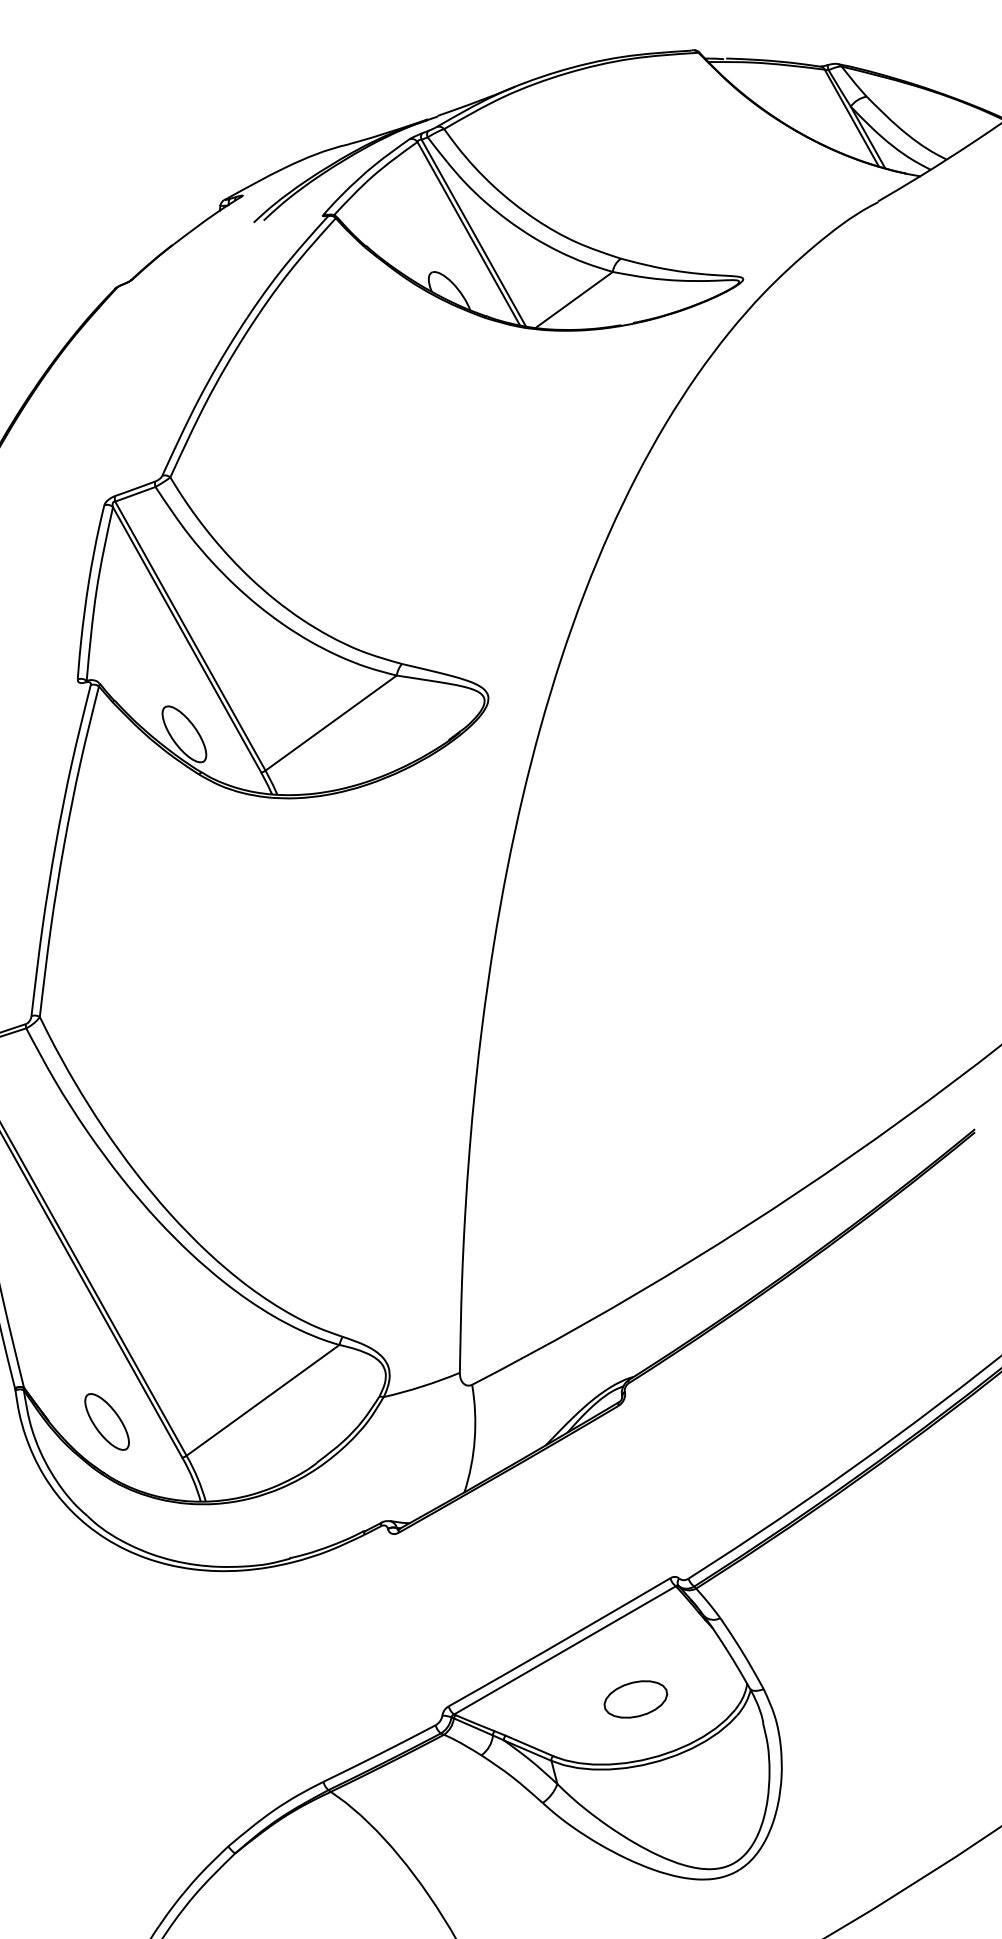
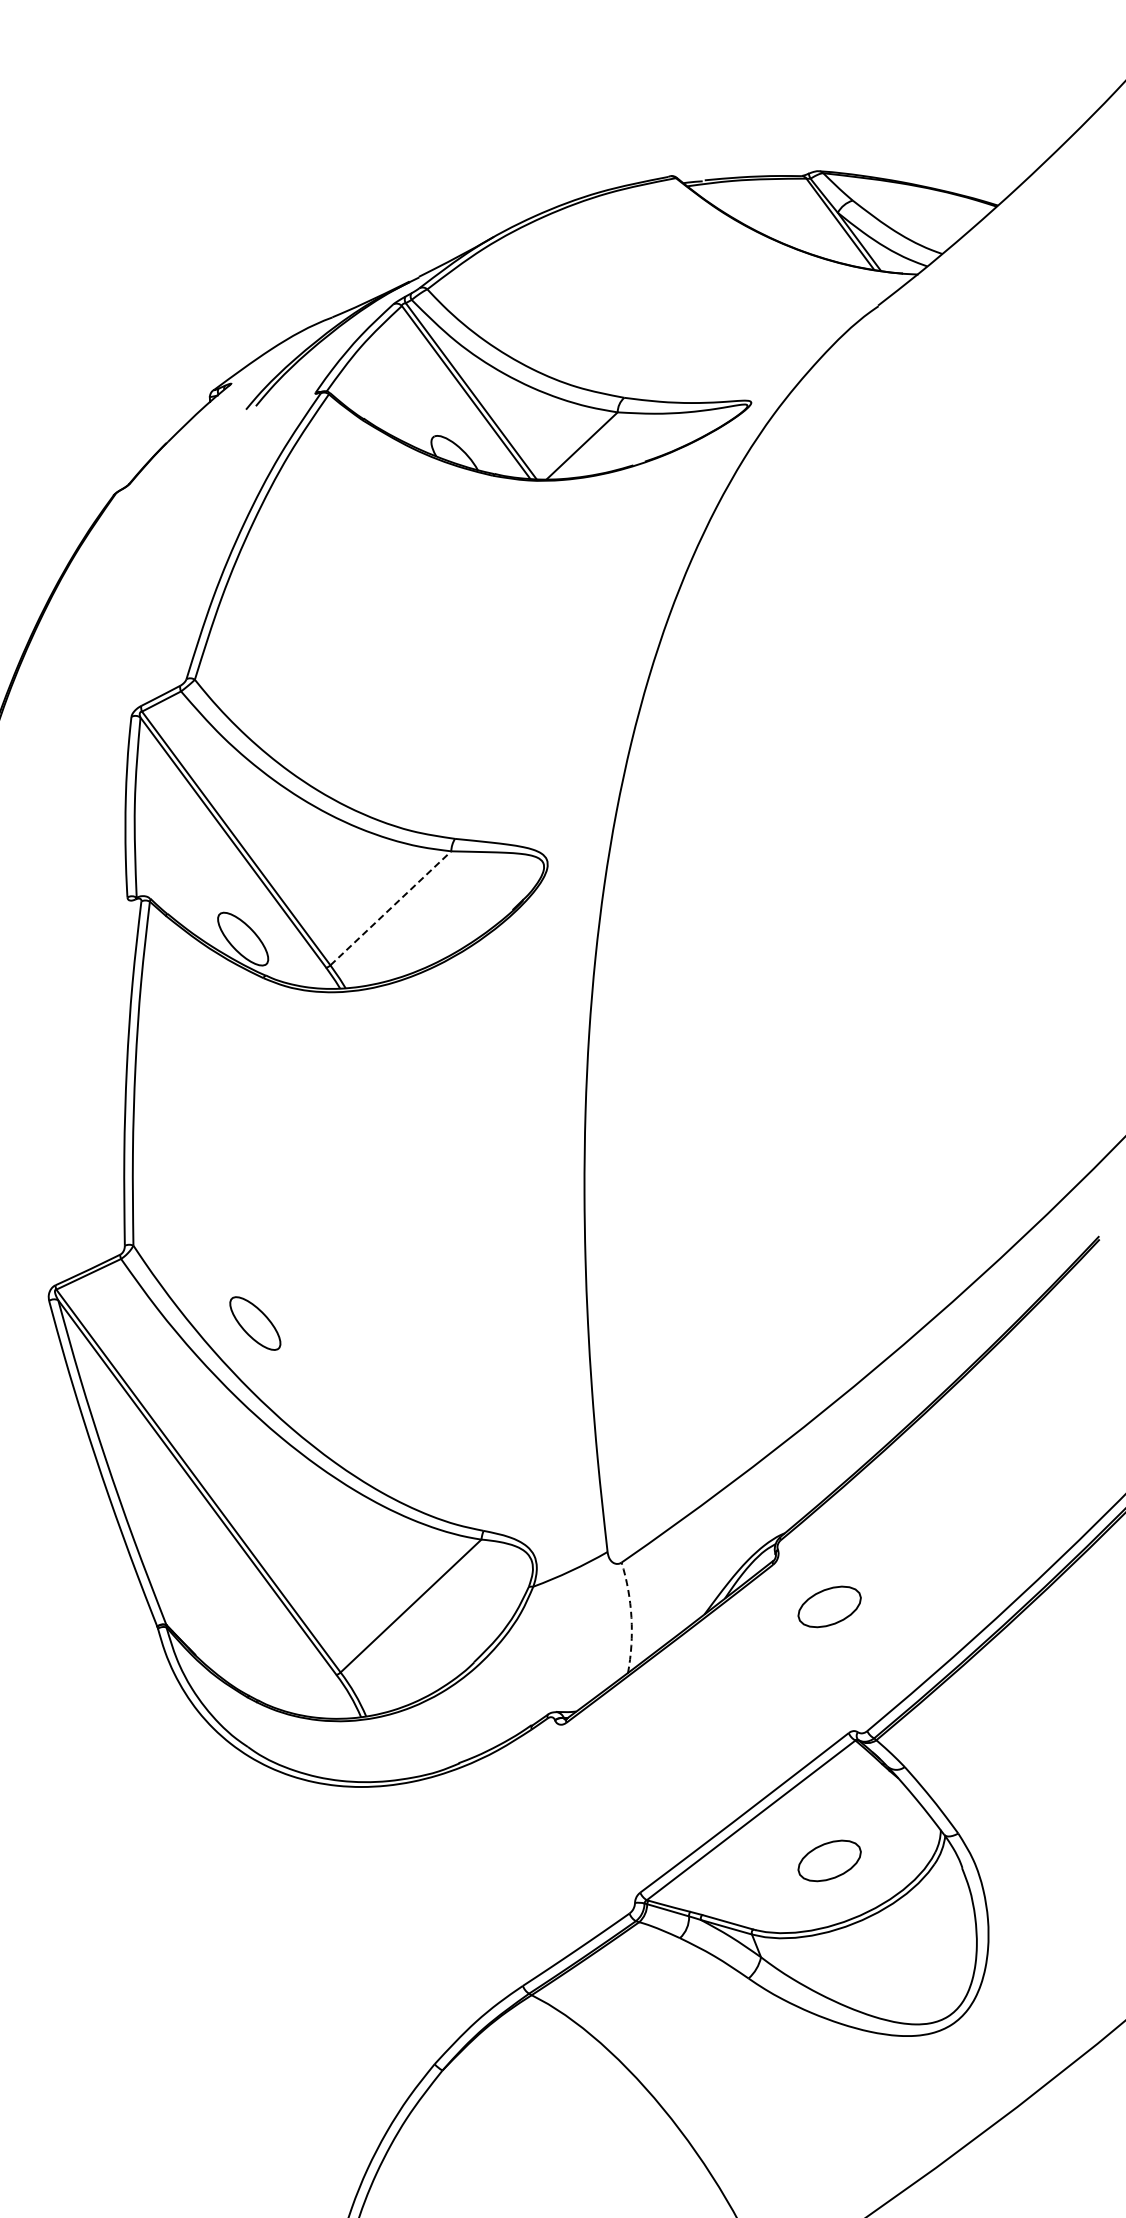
line: (331, 722) -> (391, 907), solid -> dashed
part: (107, 1421) -> (255, 1323), moved
arc: (474, 1439) -> (631, 1617), solid -> dashed
part: (667, 1453) -> (829, 1606), added

